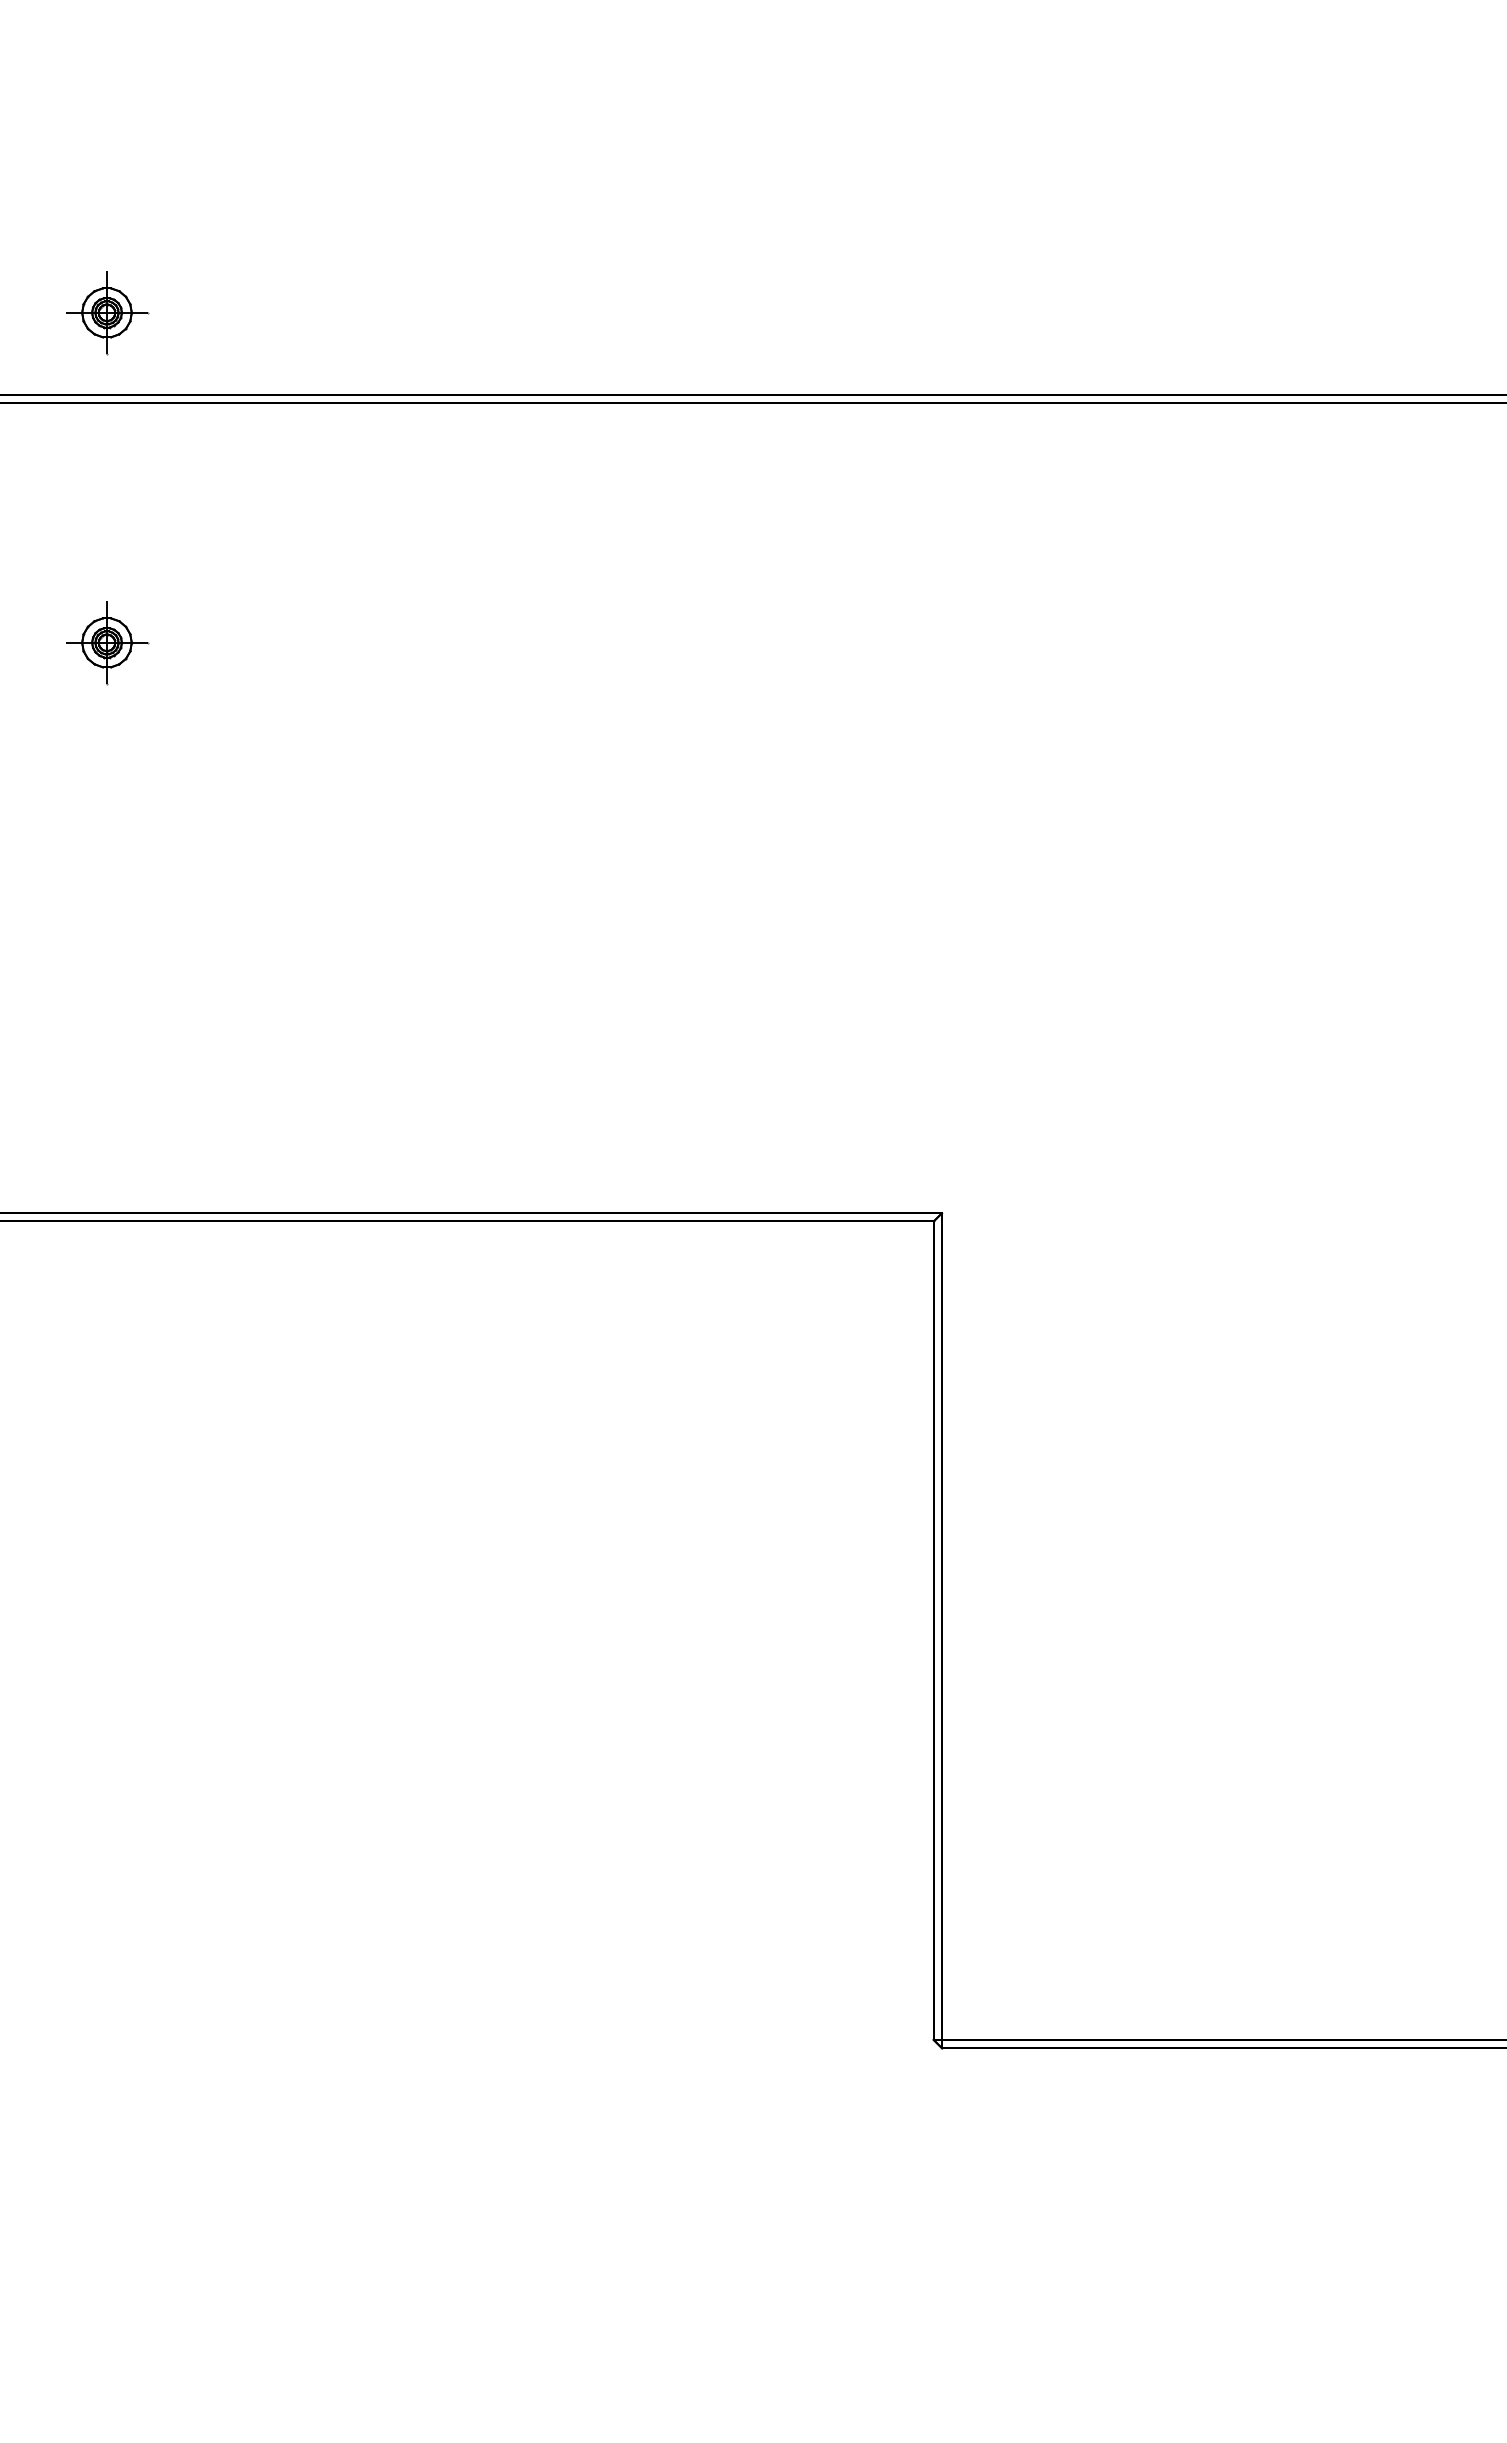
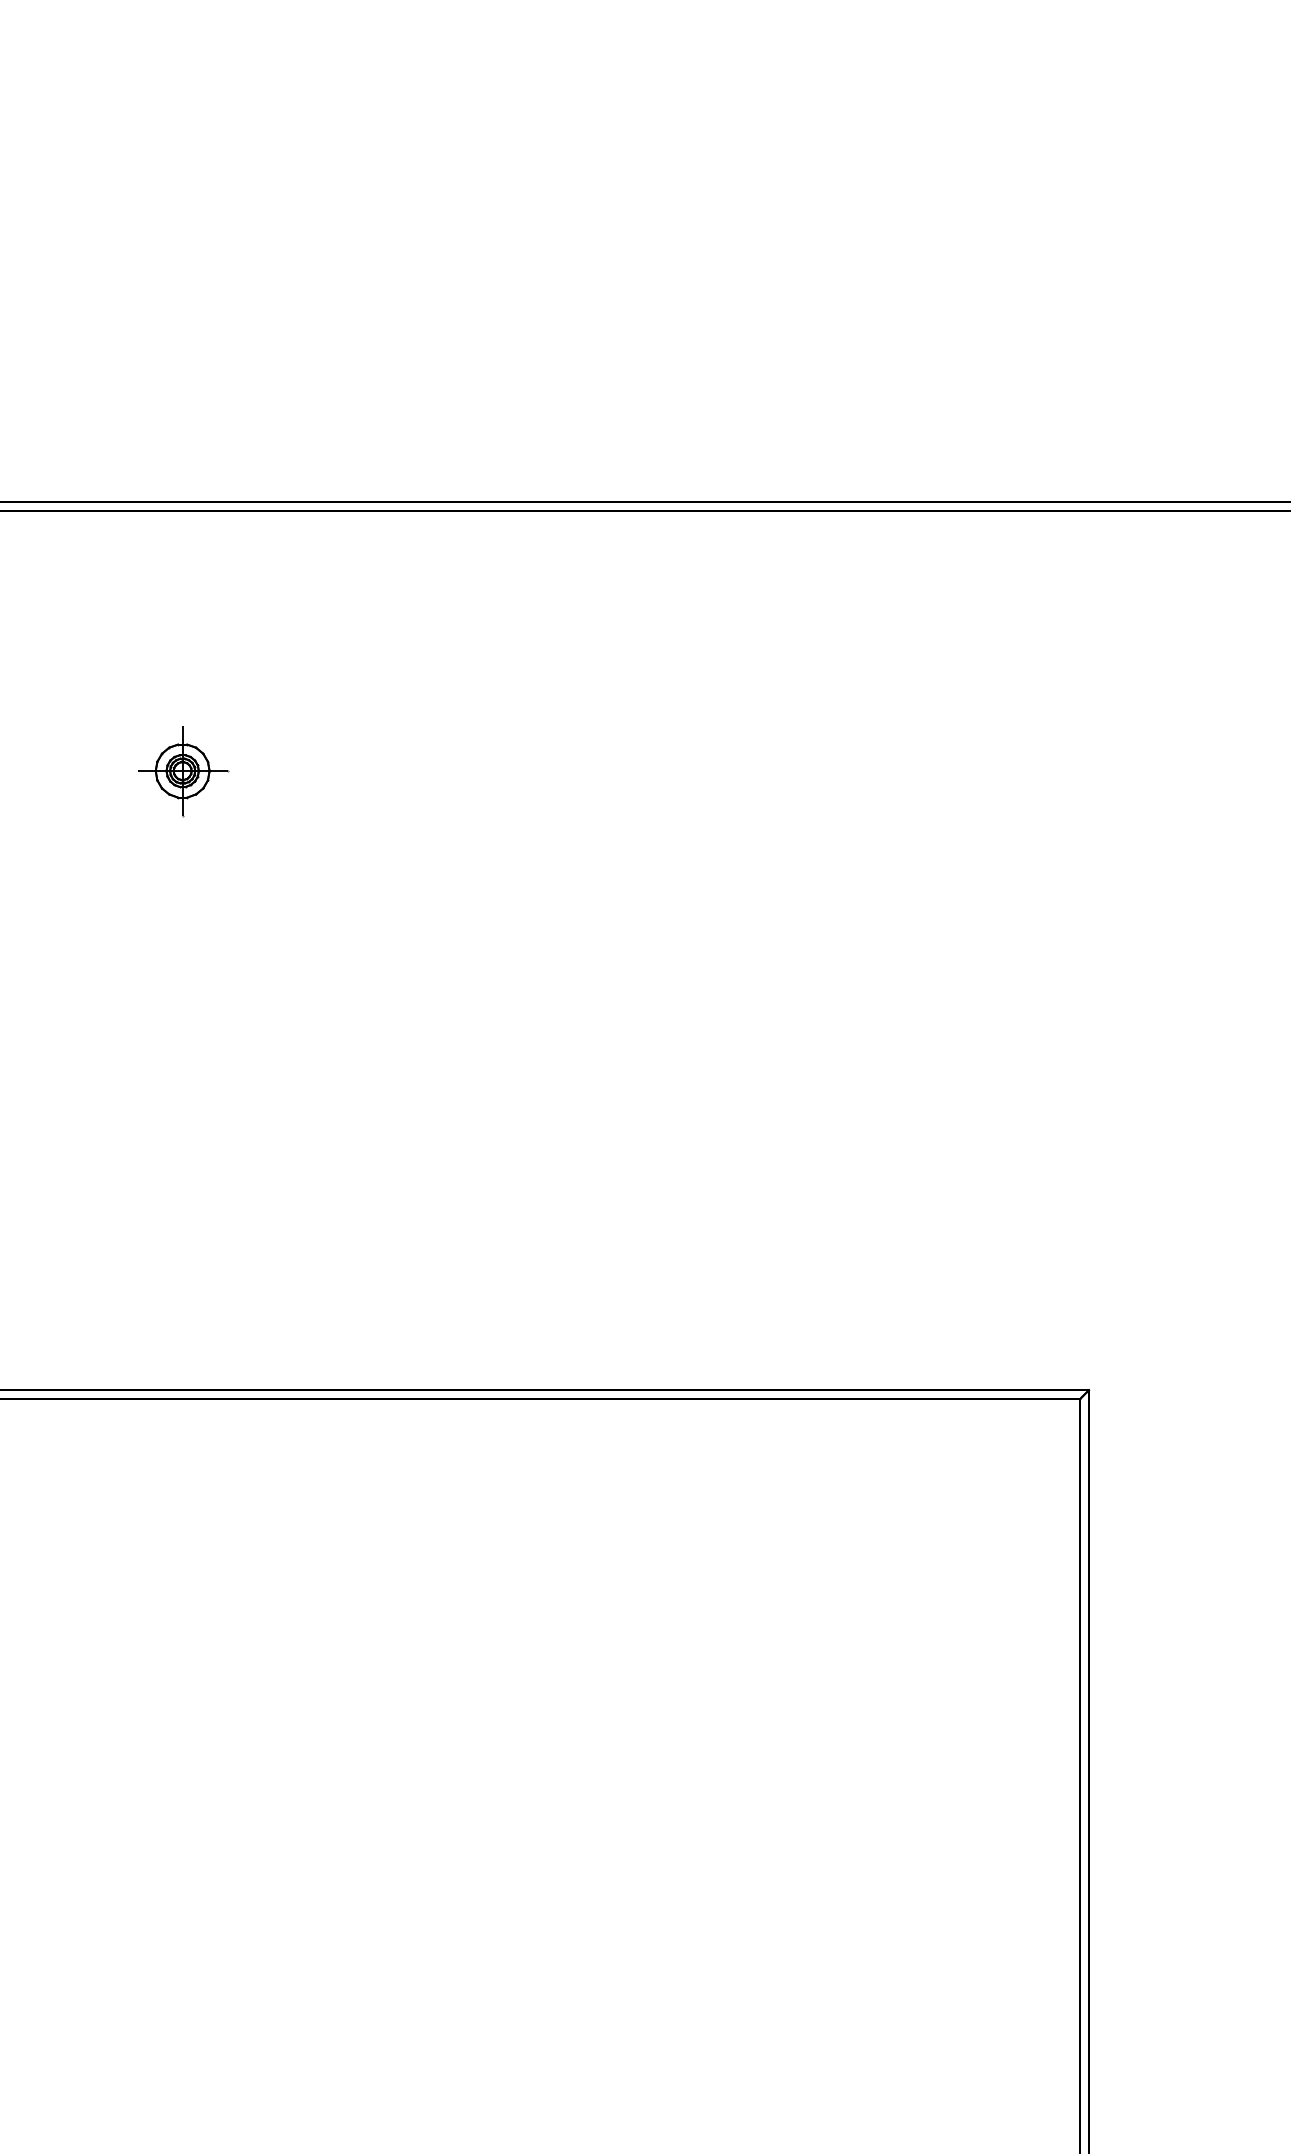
part: (107, 313) -> (183, 413), removed

